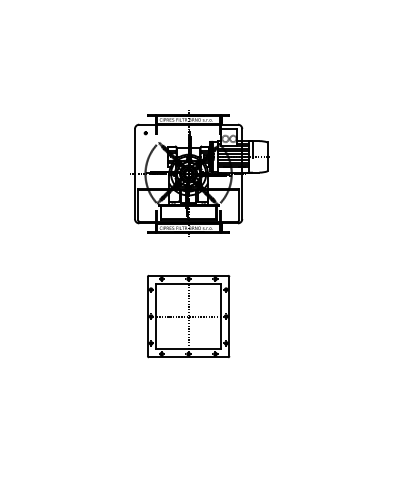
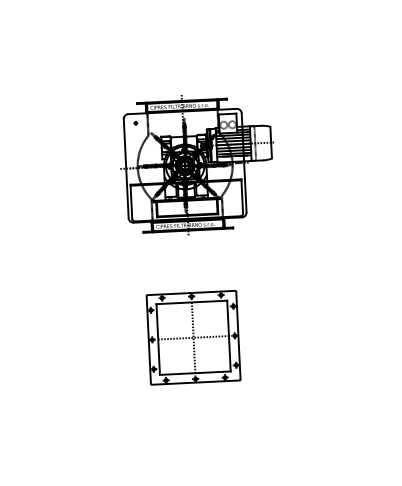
part: (188, 316) -> (193, 337), moved

